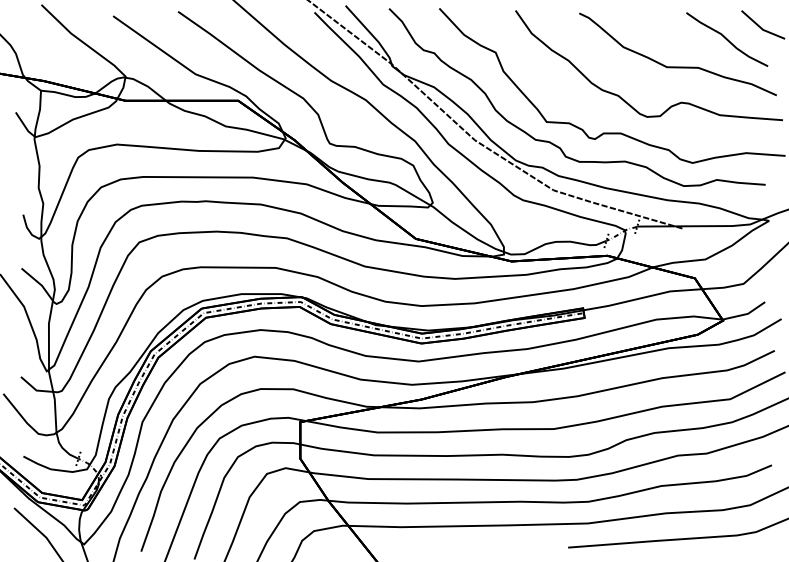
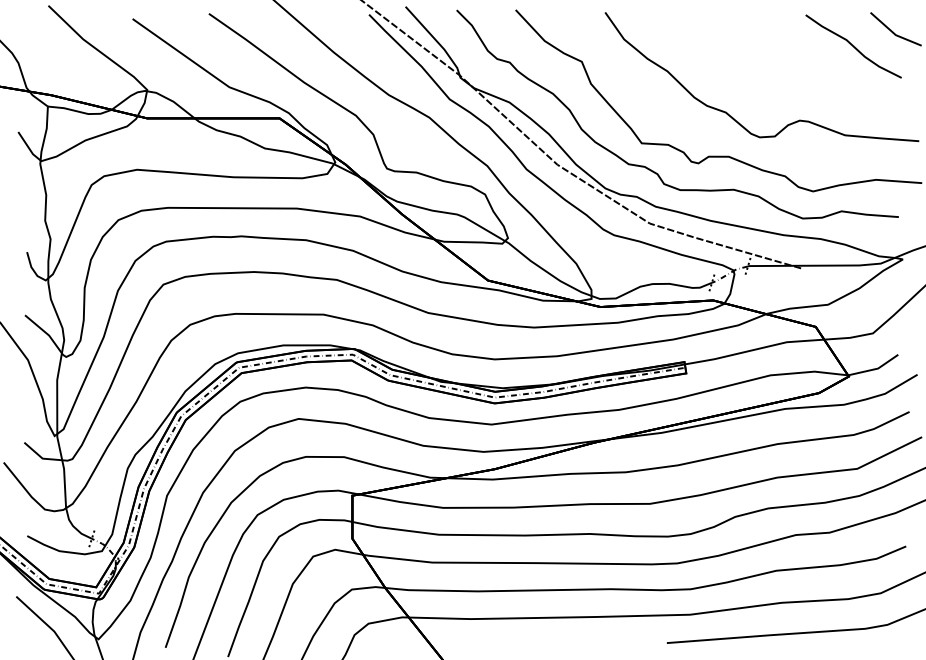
curve: (677, 66) -> (795, 78), removed

